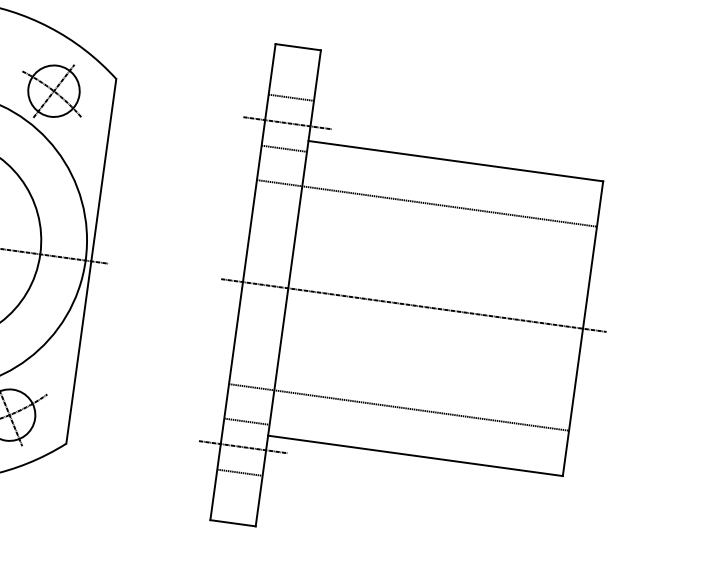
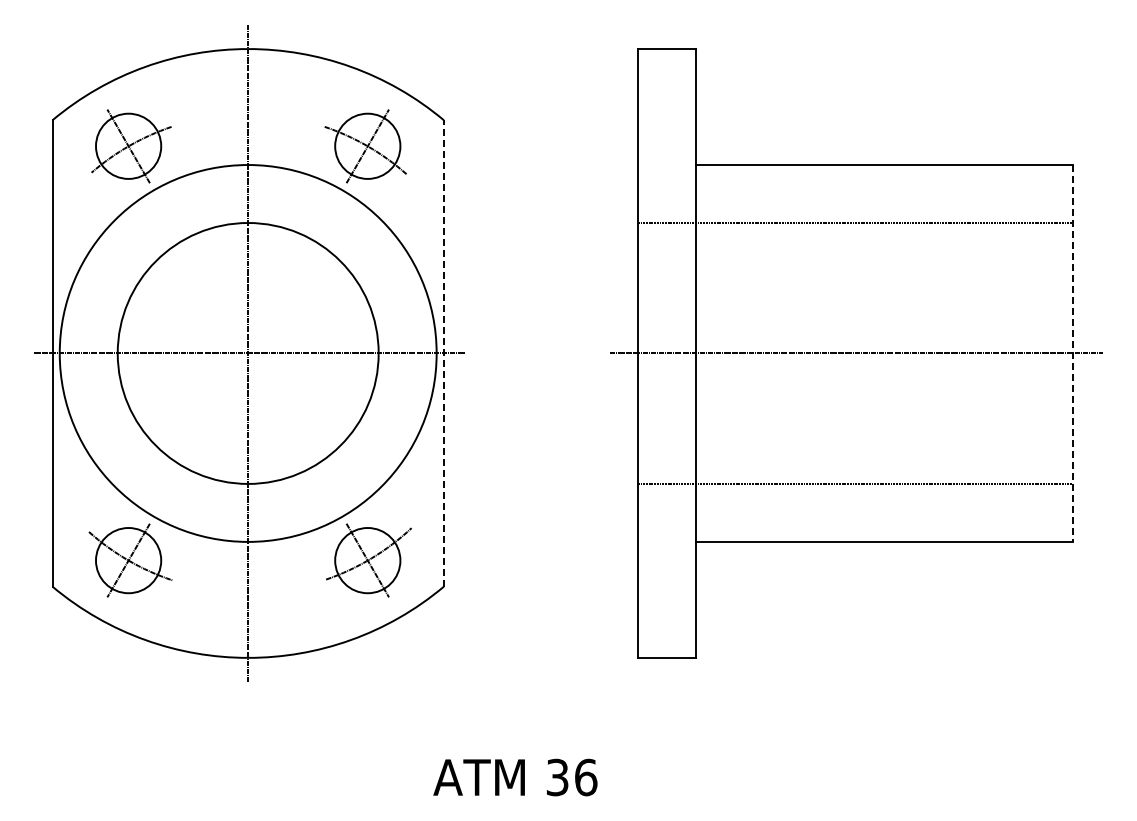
line: (291, 97) -> (666, 113), removed
line: (287, 123) -> (666, 146), removed
line: (284, 148) -> (666, 178), removed
line: (91, 260) -> (443, 352), solid -> dashed
line: (582, 328) -> (1072, 353), solid -> dashed
line: (246, 422) -> (666, 528), removed
line: (243, 447) -> (666, 560), removed
line: (239, 472) -> (666, 593), removed

